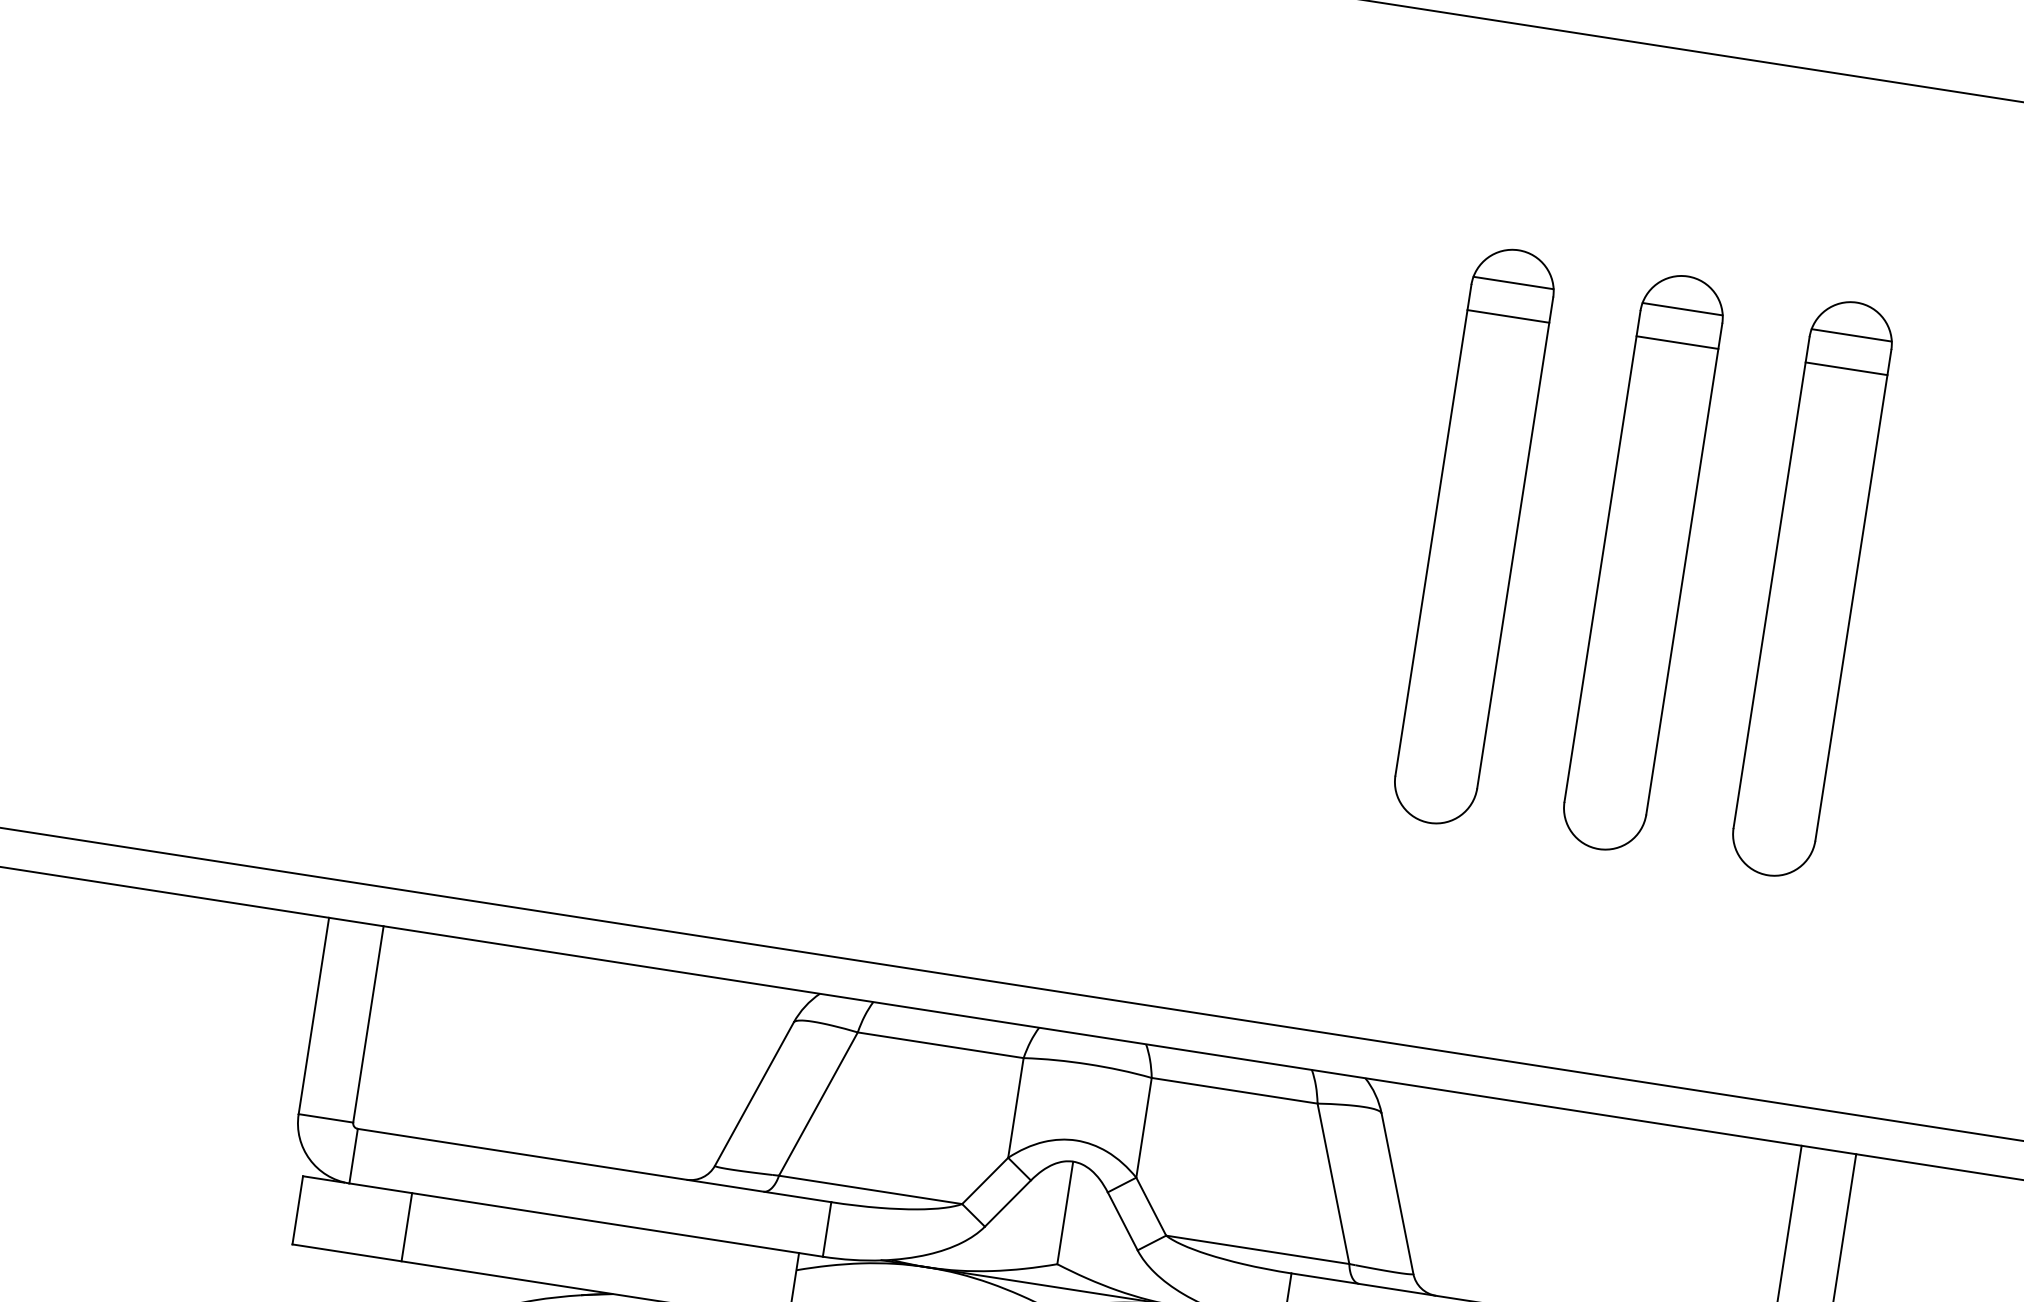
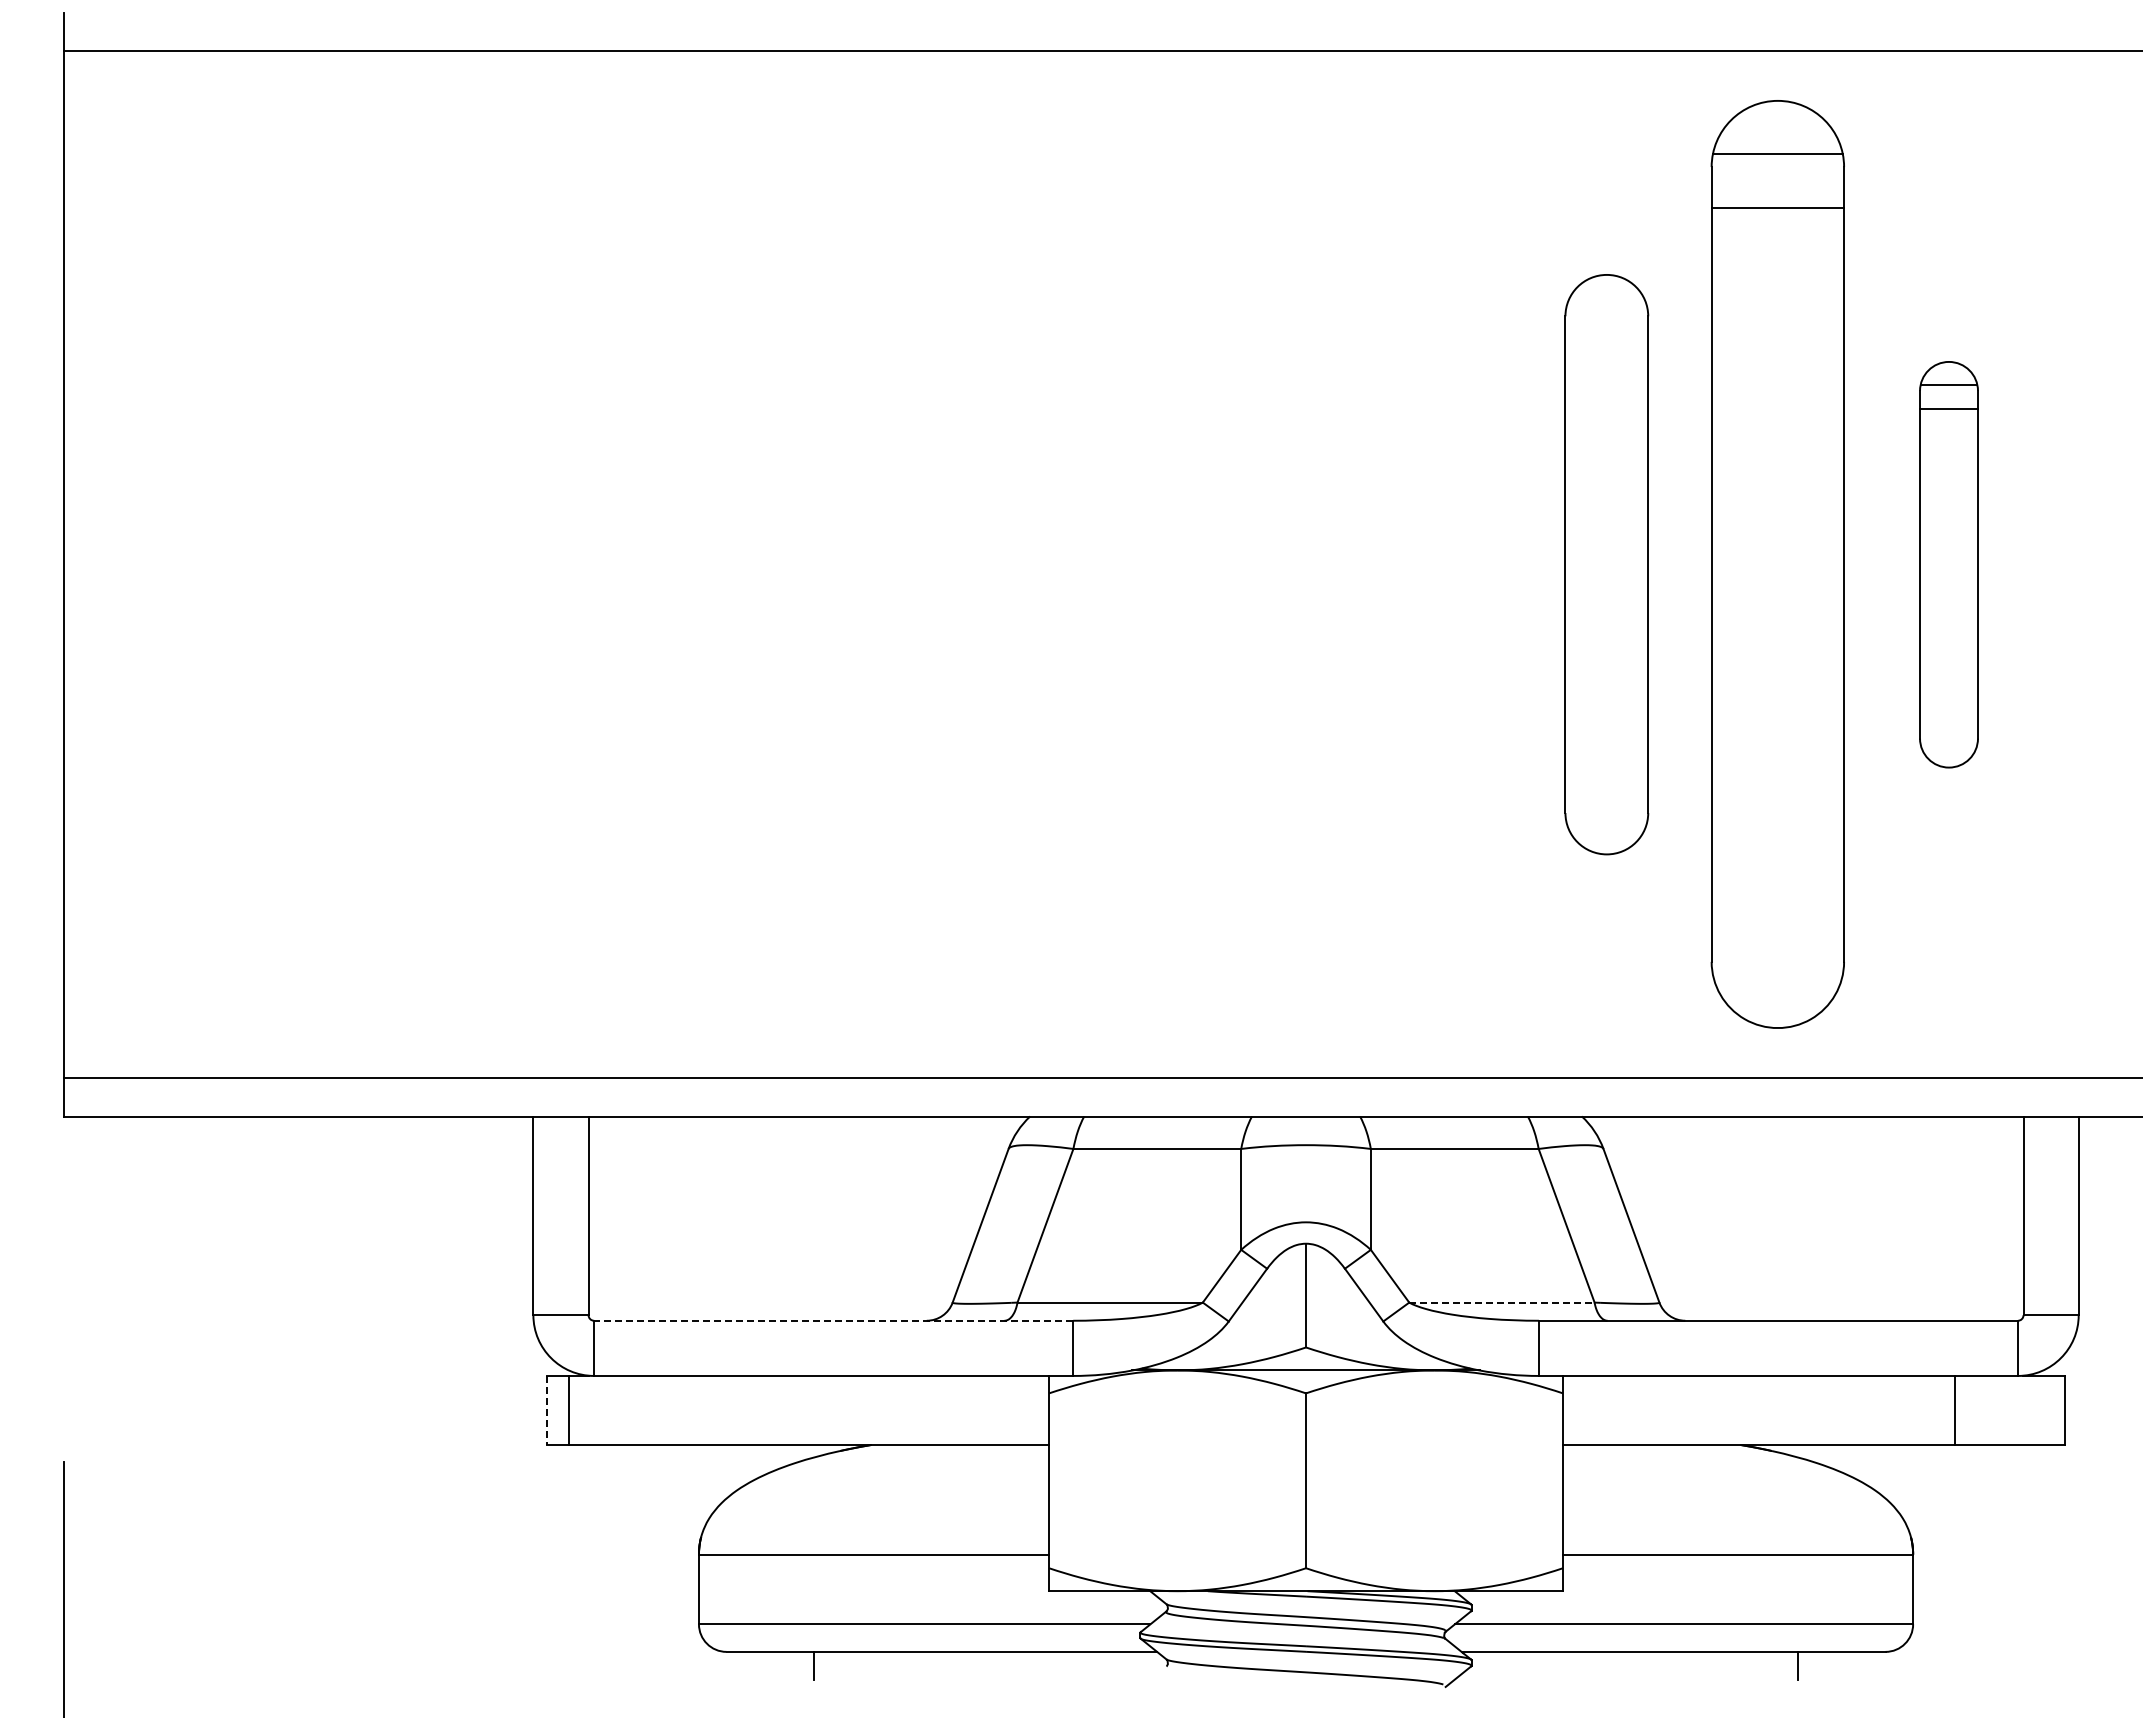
line: (1513, 283) -> (1606, 308), removed
line: (1508, 316) -> (1606, 341), removed
part: (1643, 562) -> (1777, 564), size x1.6
part: (1811, 588) -> (1948, 564), size x0.7
line: (594, 1165) -> (833, 1320), solid -> dashed
line: (298, 1210) -> (547, 1410), solid -> dashed
line: (406, 1226) -> (568, 1409), moved
line: (1257, 1249) -> (1501, 1302), solid -> dashed

